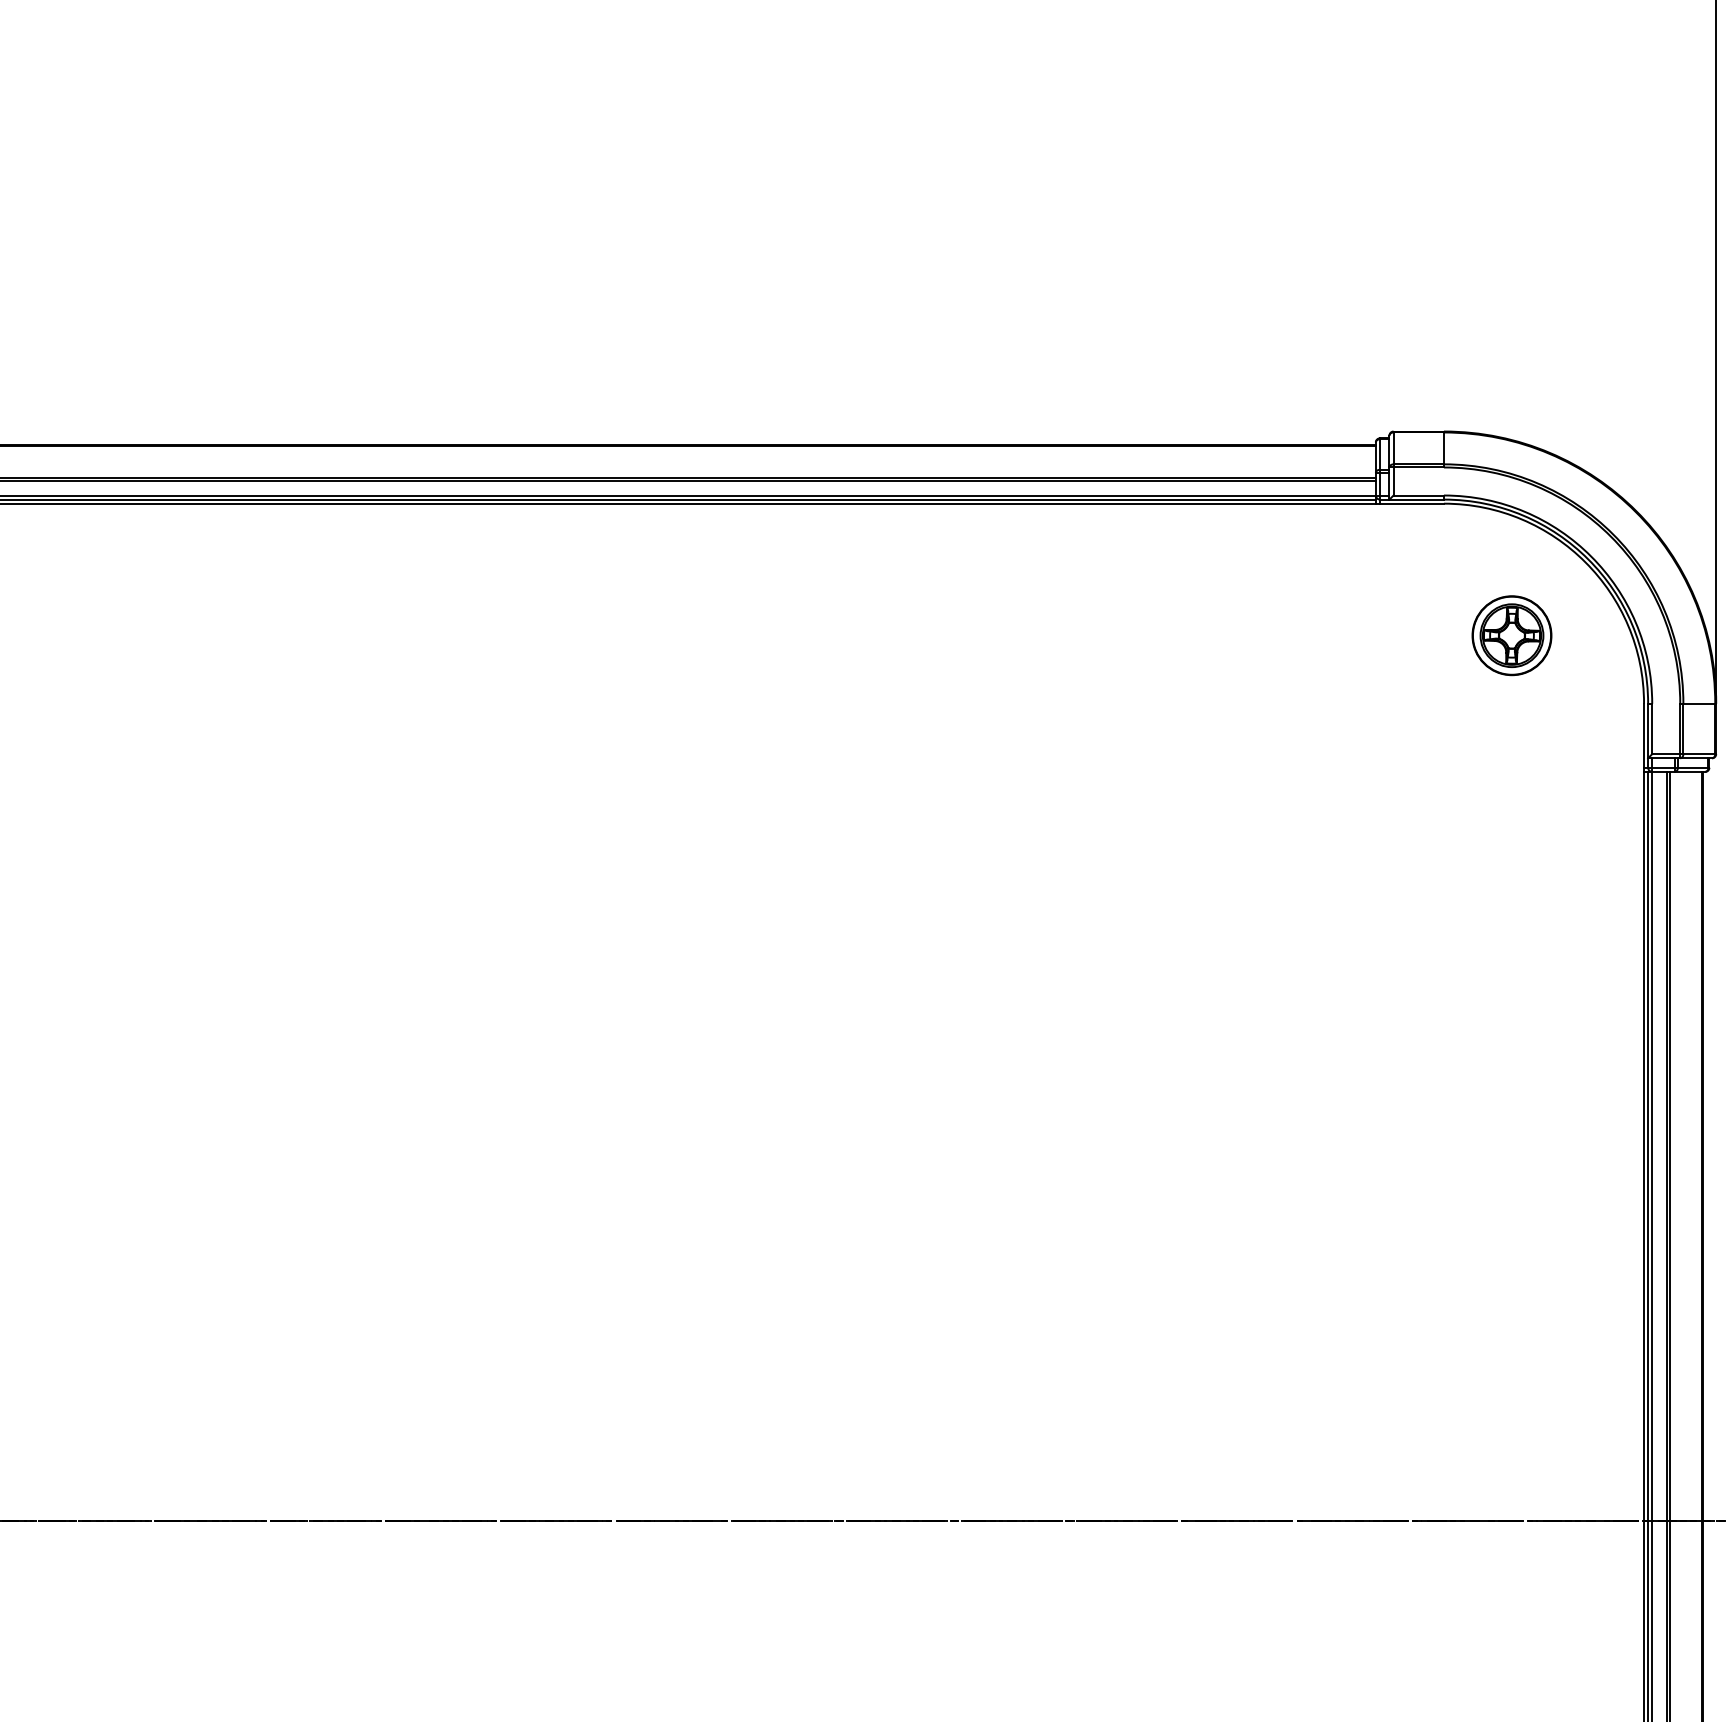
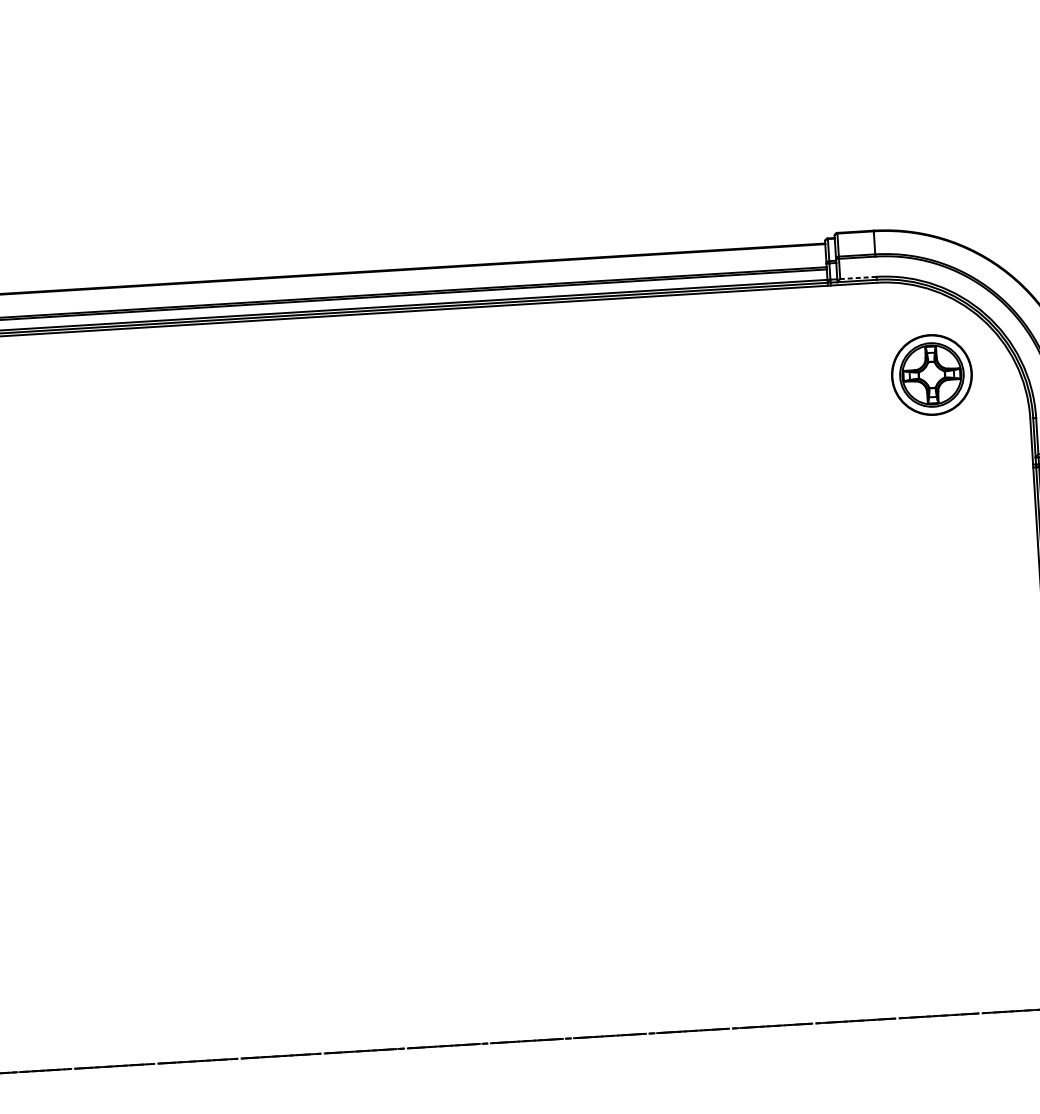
line: (1418, 495) -> (858, 277), solid -> dashed
part: (1511, 635) -> (931, 374), size x1.4

